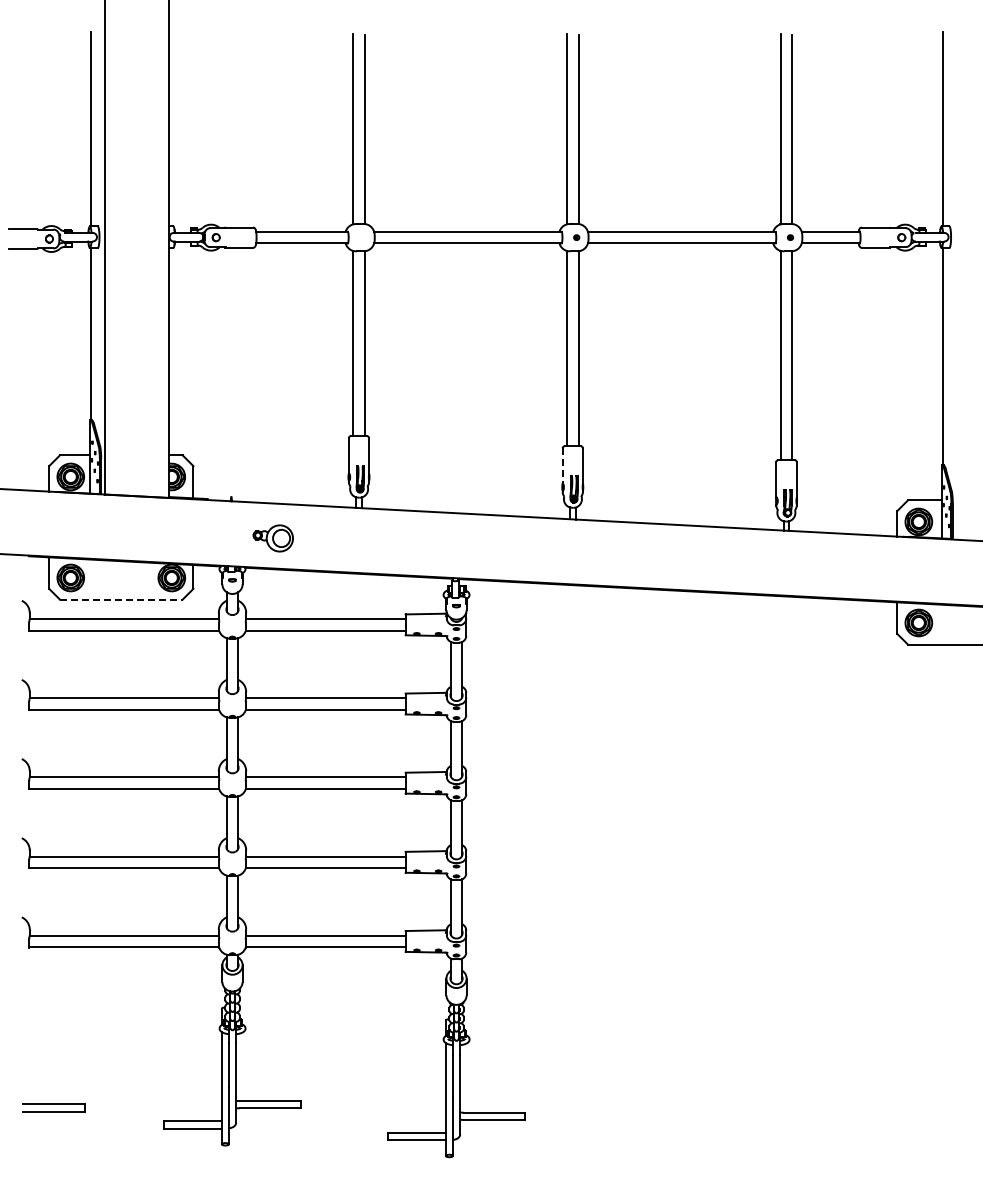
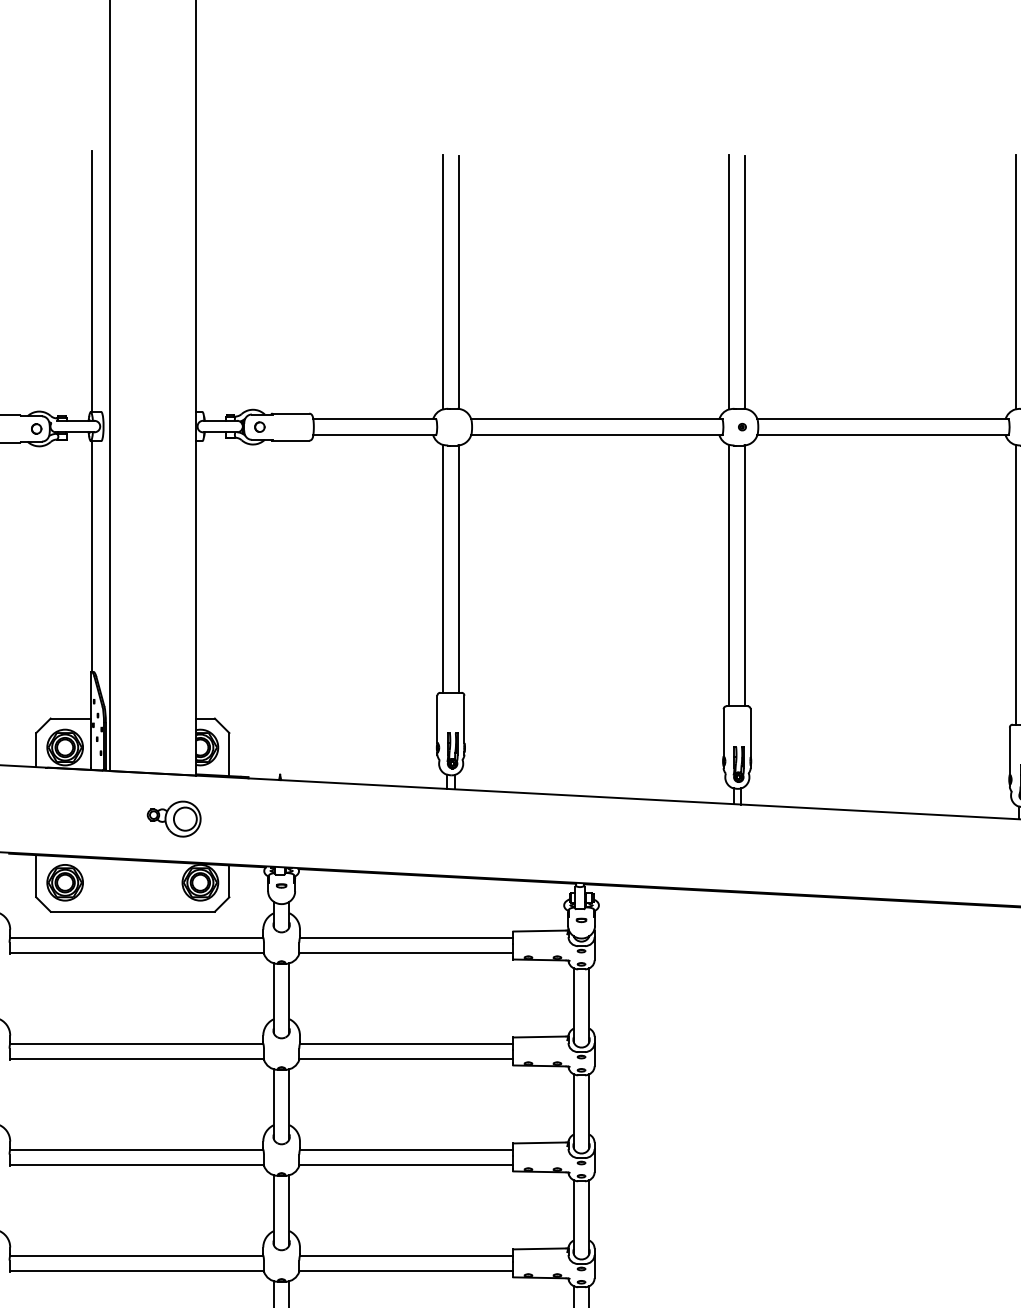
line: (562, 466) -> (723, 733), dashed -> solid
part: (272, 538) -> (173, 819), moved
line: (121, 599) -> (133, 911), dashed -> solid

